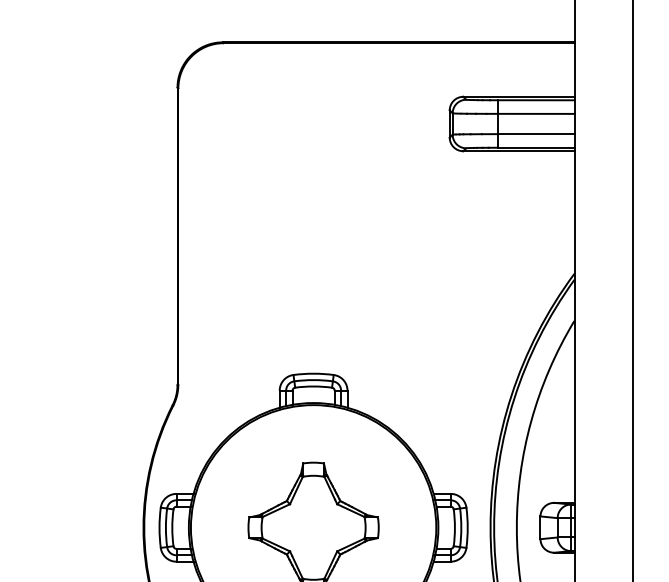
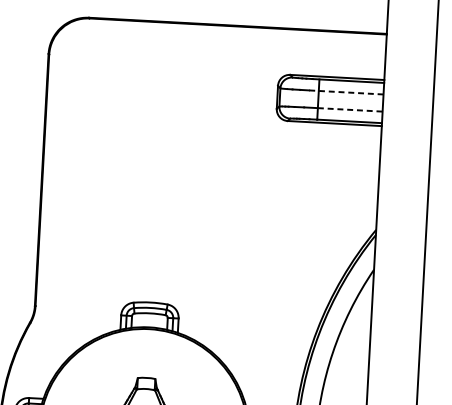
line: (530, 113) -> (346, 92), solid -> dashed
line: (536, 134) -> (350, 110), solid -> dashed

